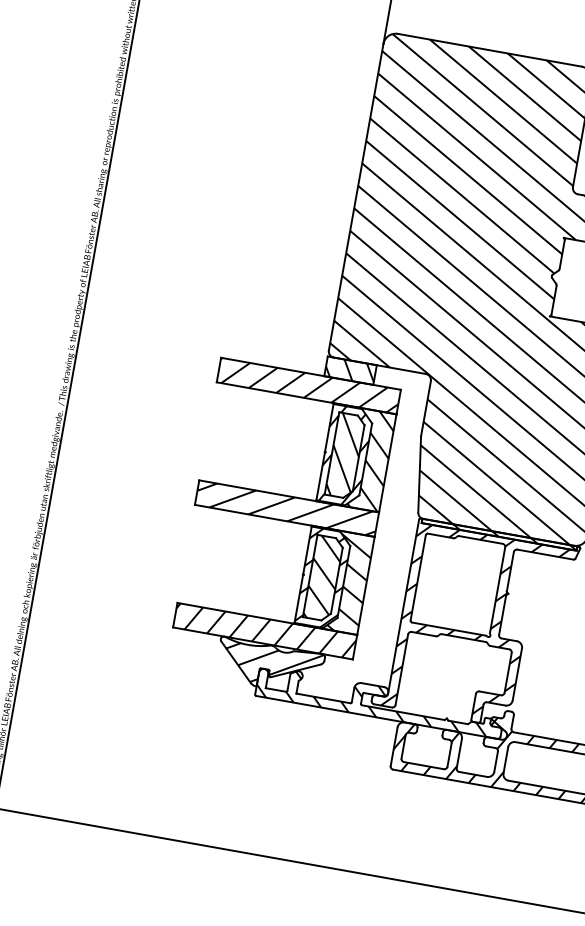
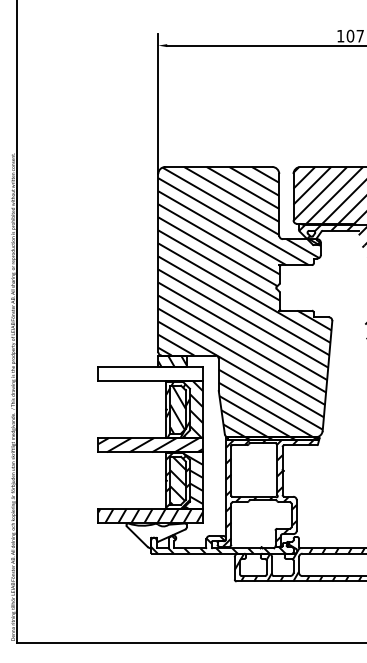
hatch: (308, 385) -> (150, 373), removed
hatch: (273, 664) -> (158, 534), removed

